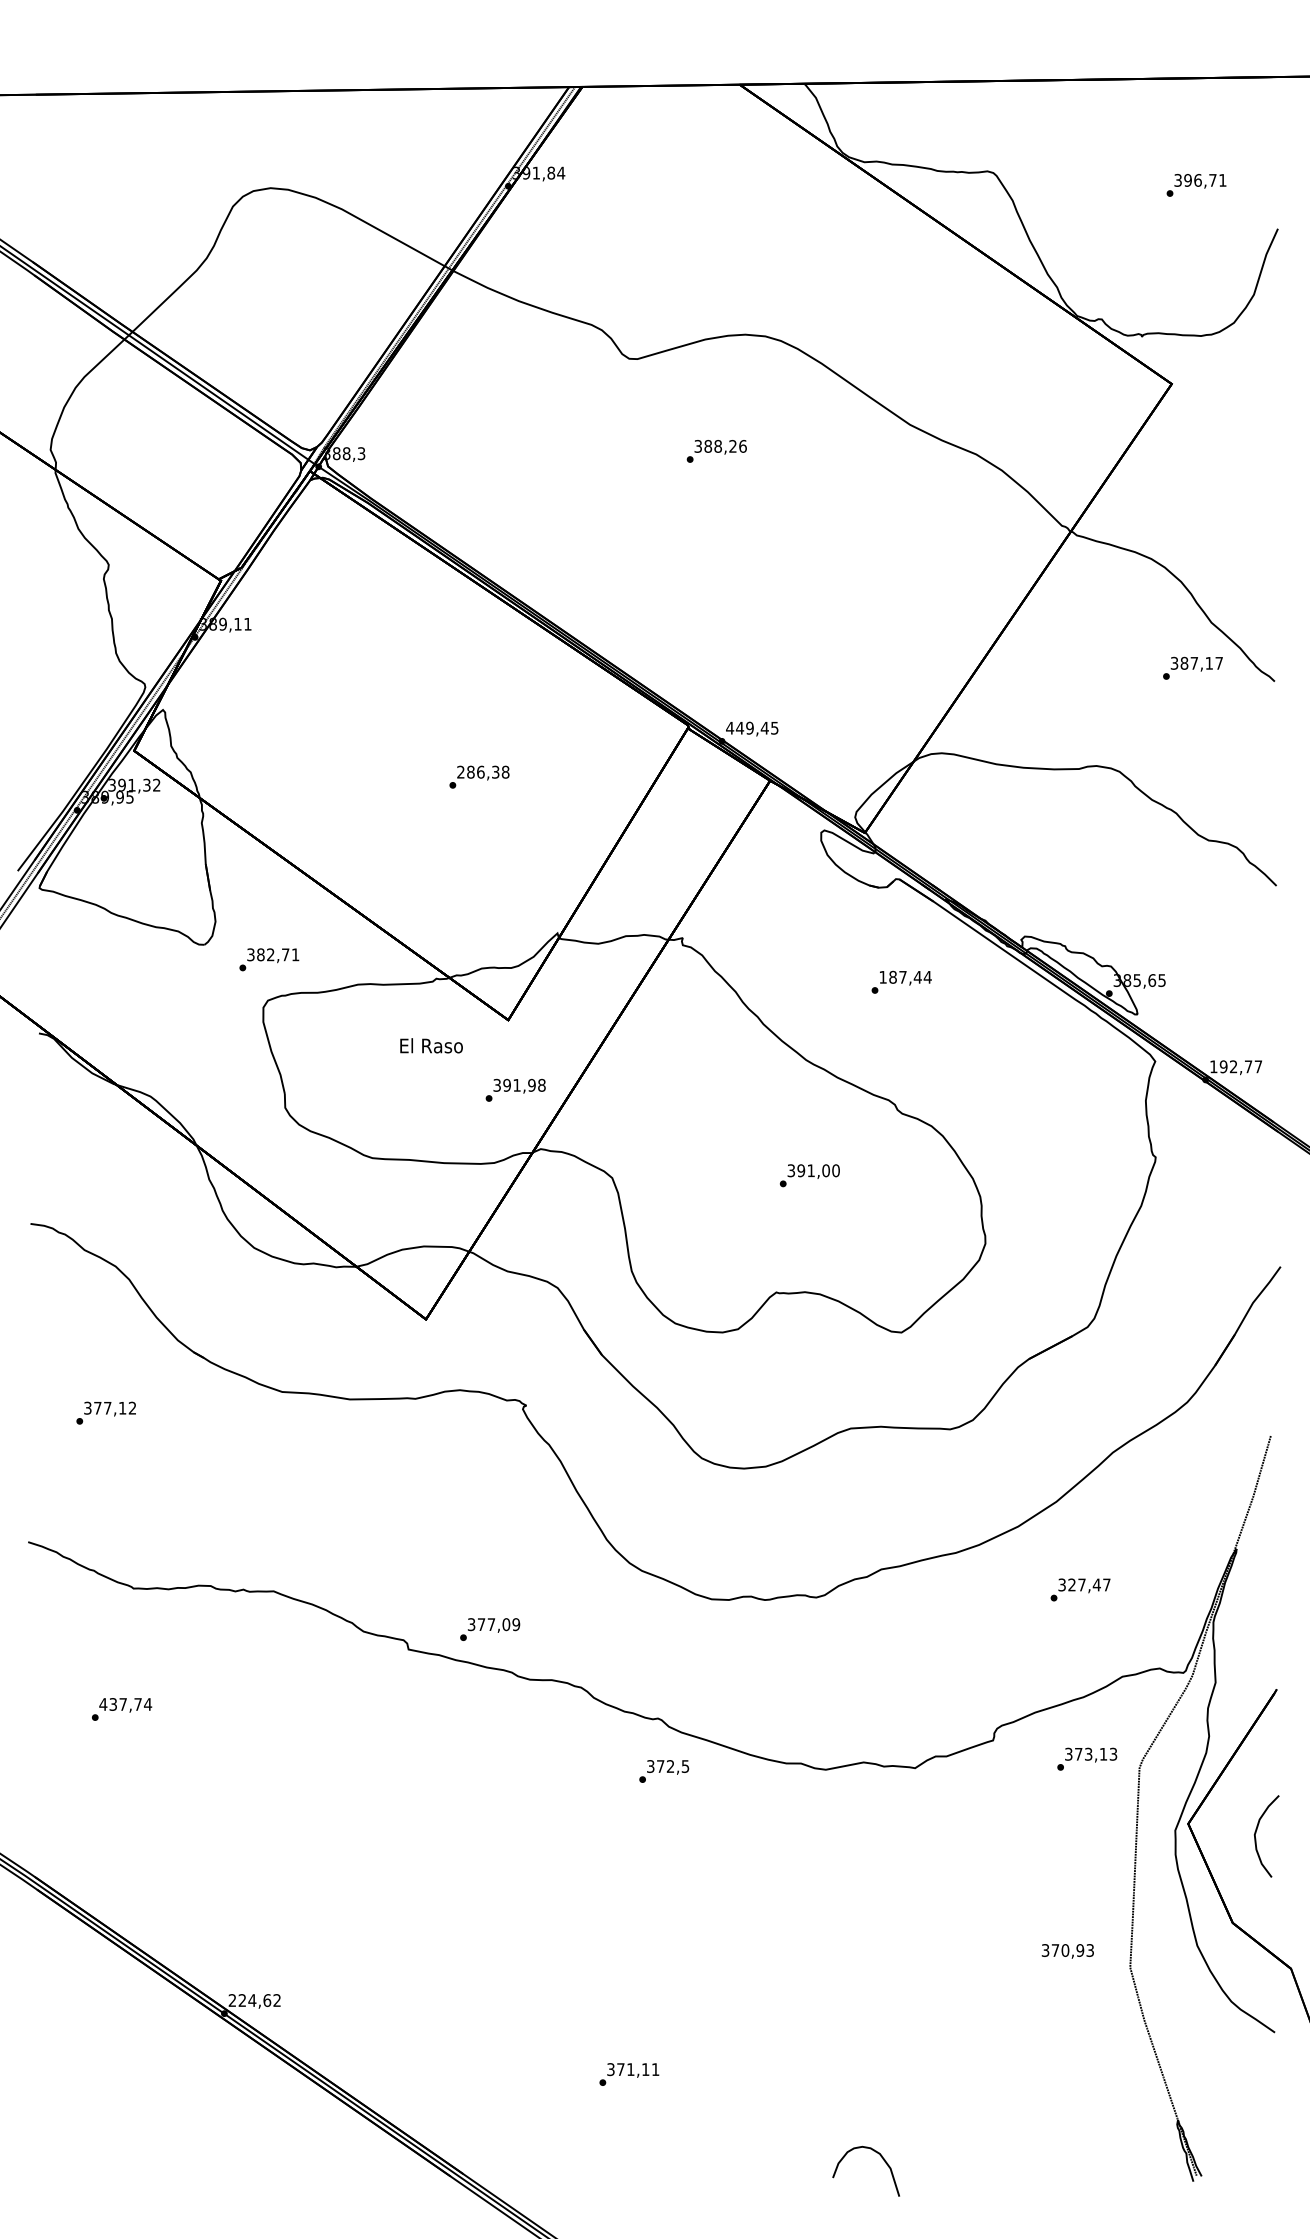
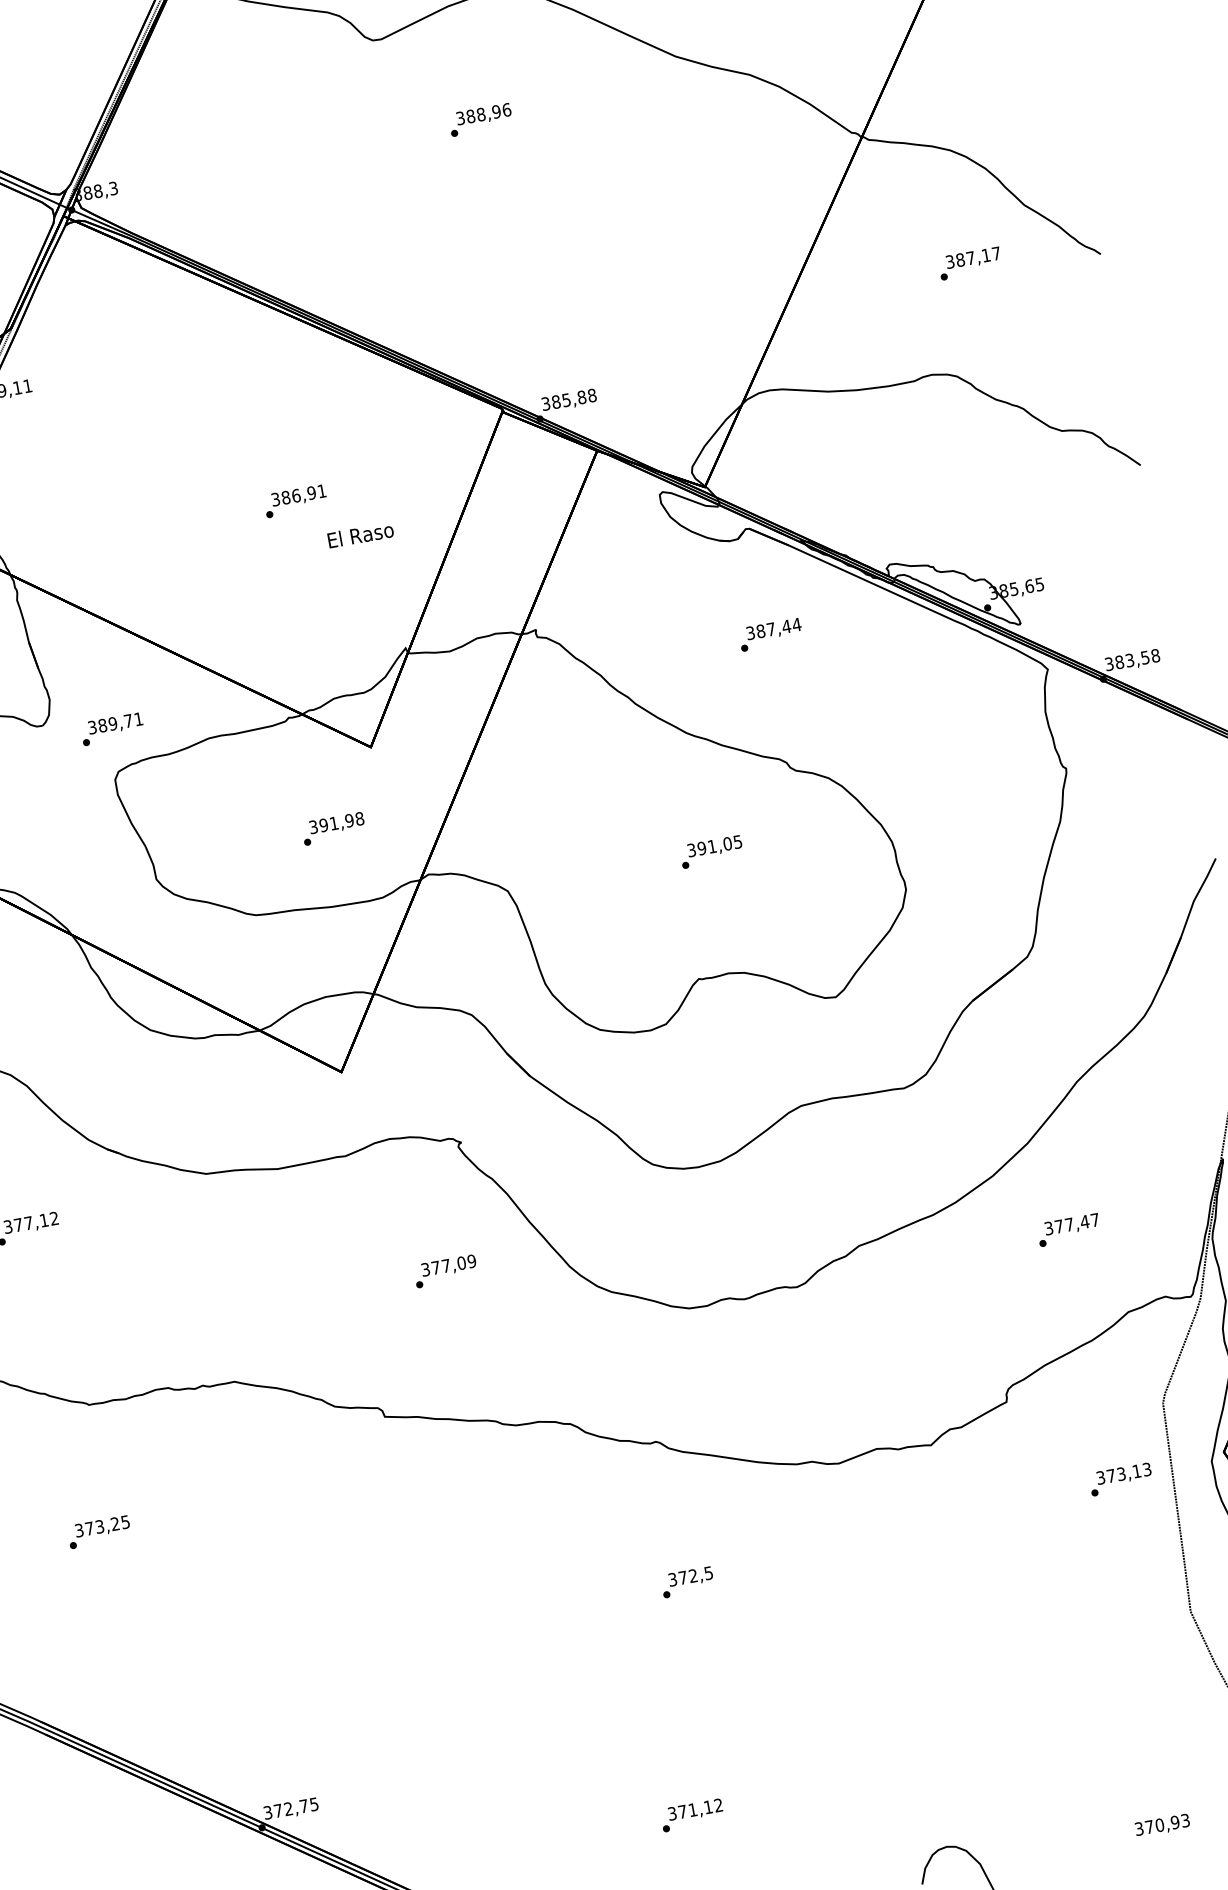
text: (732, 446) -> (496, 112), 388,26 -> 388,96
text: (1192, 667) -> (969, 262), moved
text: (752, 727) -> (569, 399), 449,45 -> 385,88
text: (483, 771) -> (298, 494), 286,38 -> 386,91
text: (270, 954) -> (112, 723), 382,71 -> 389,71
text: (882, 976) -> (749, 632), 187,44 -> 387,44
text: (431, 1045) -> (360, 534), moved
text: (1236, 1066) -> (1132, 659), 192,77 -> 383,58
text: (515, 1089) -> (333, 828), moved
text: (835, 1170) -> (737, 841), 391,00 -> 391,05
text: (1071, 1584) -> (1058, 1226), 327,47 -> 377,47
text: (490, 1629) -> (446, 1271), moved
text: (125, 1704) -> (102, 1526), 437,74 -> 373,25
text: (1087, 1758) -> (1121, 1478), moved
text: (664, 1771) -> (687, 1582), moved
text: (1067, 1951) -> (1162, 1825), moved
text: (254, 2000) -> (290, 1808), 224,62 -> 372,75
text: (655, 2069) -> (718, 1805), 371,11 -> 371,12

